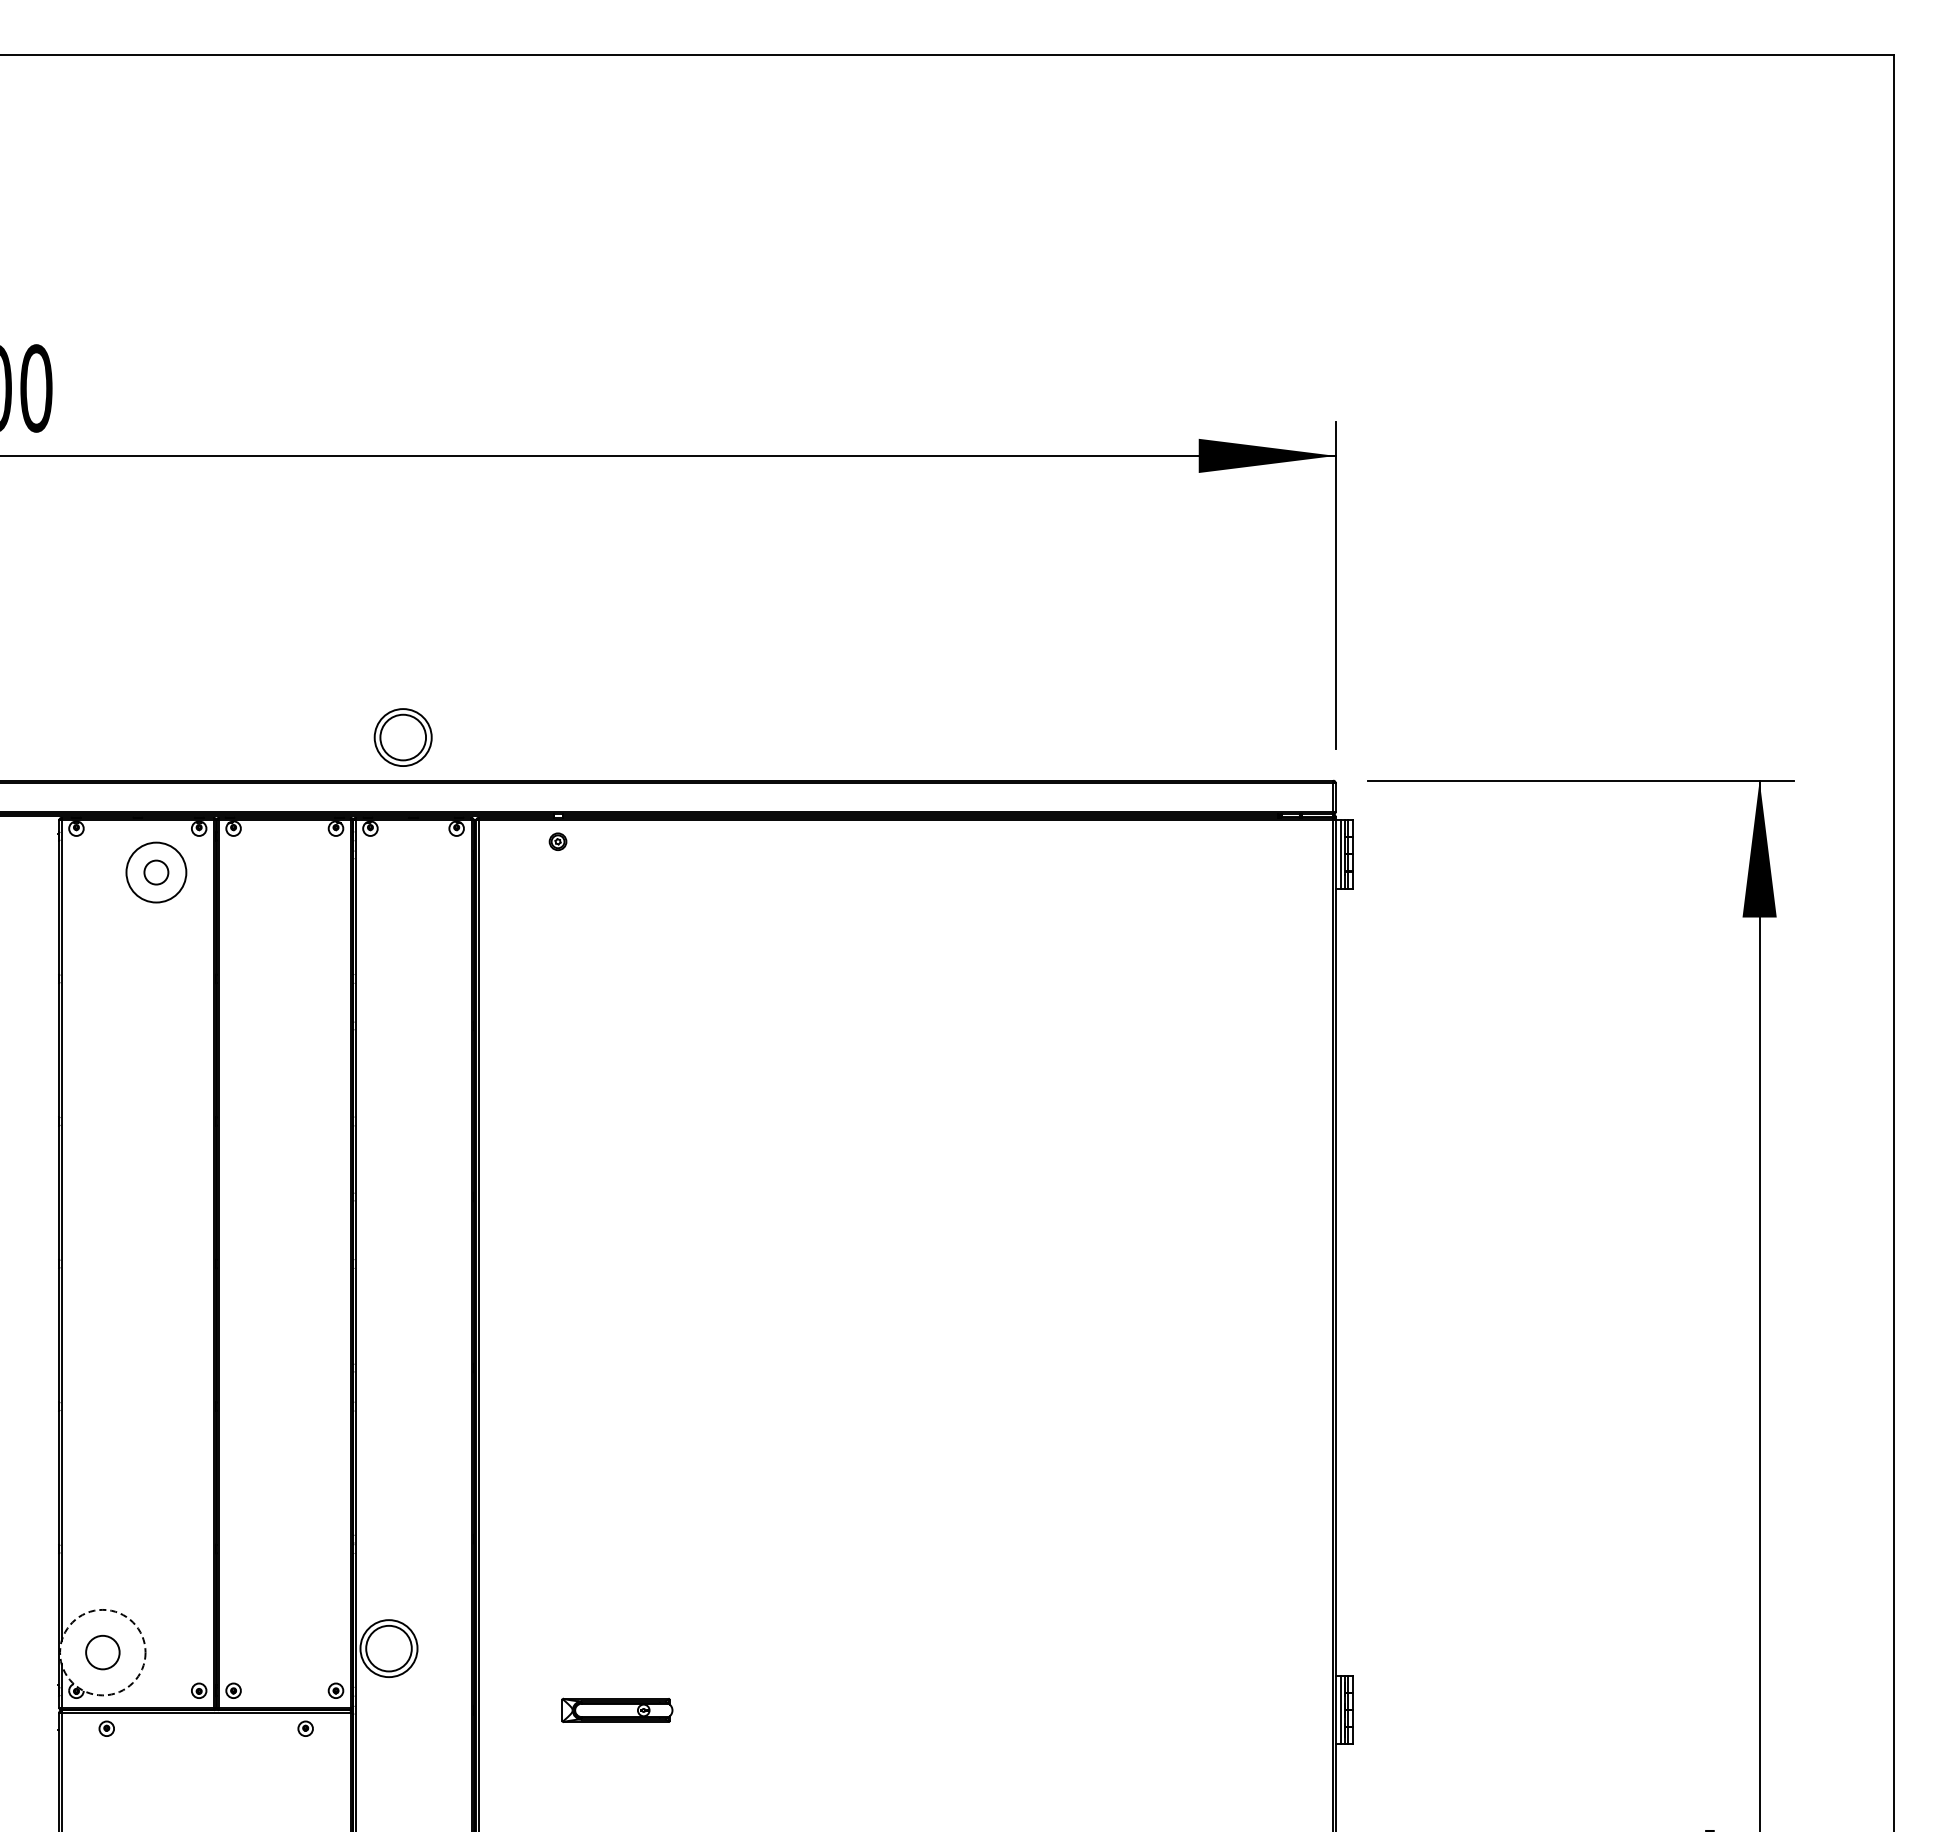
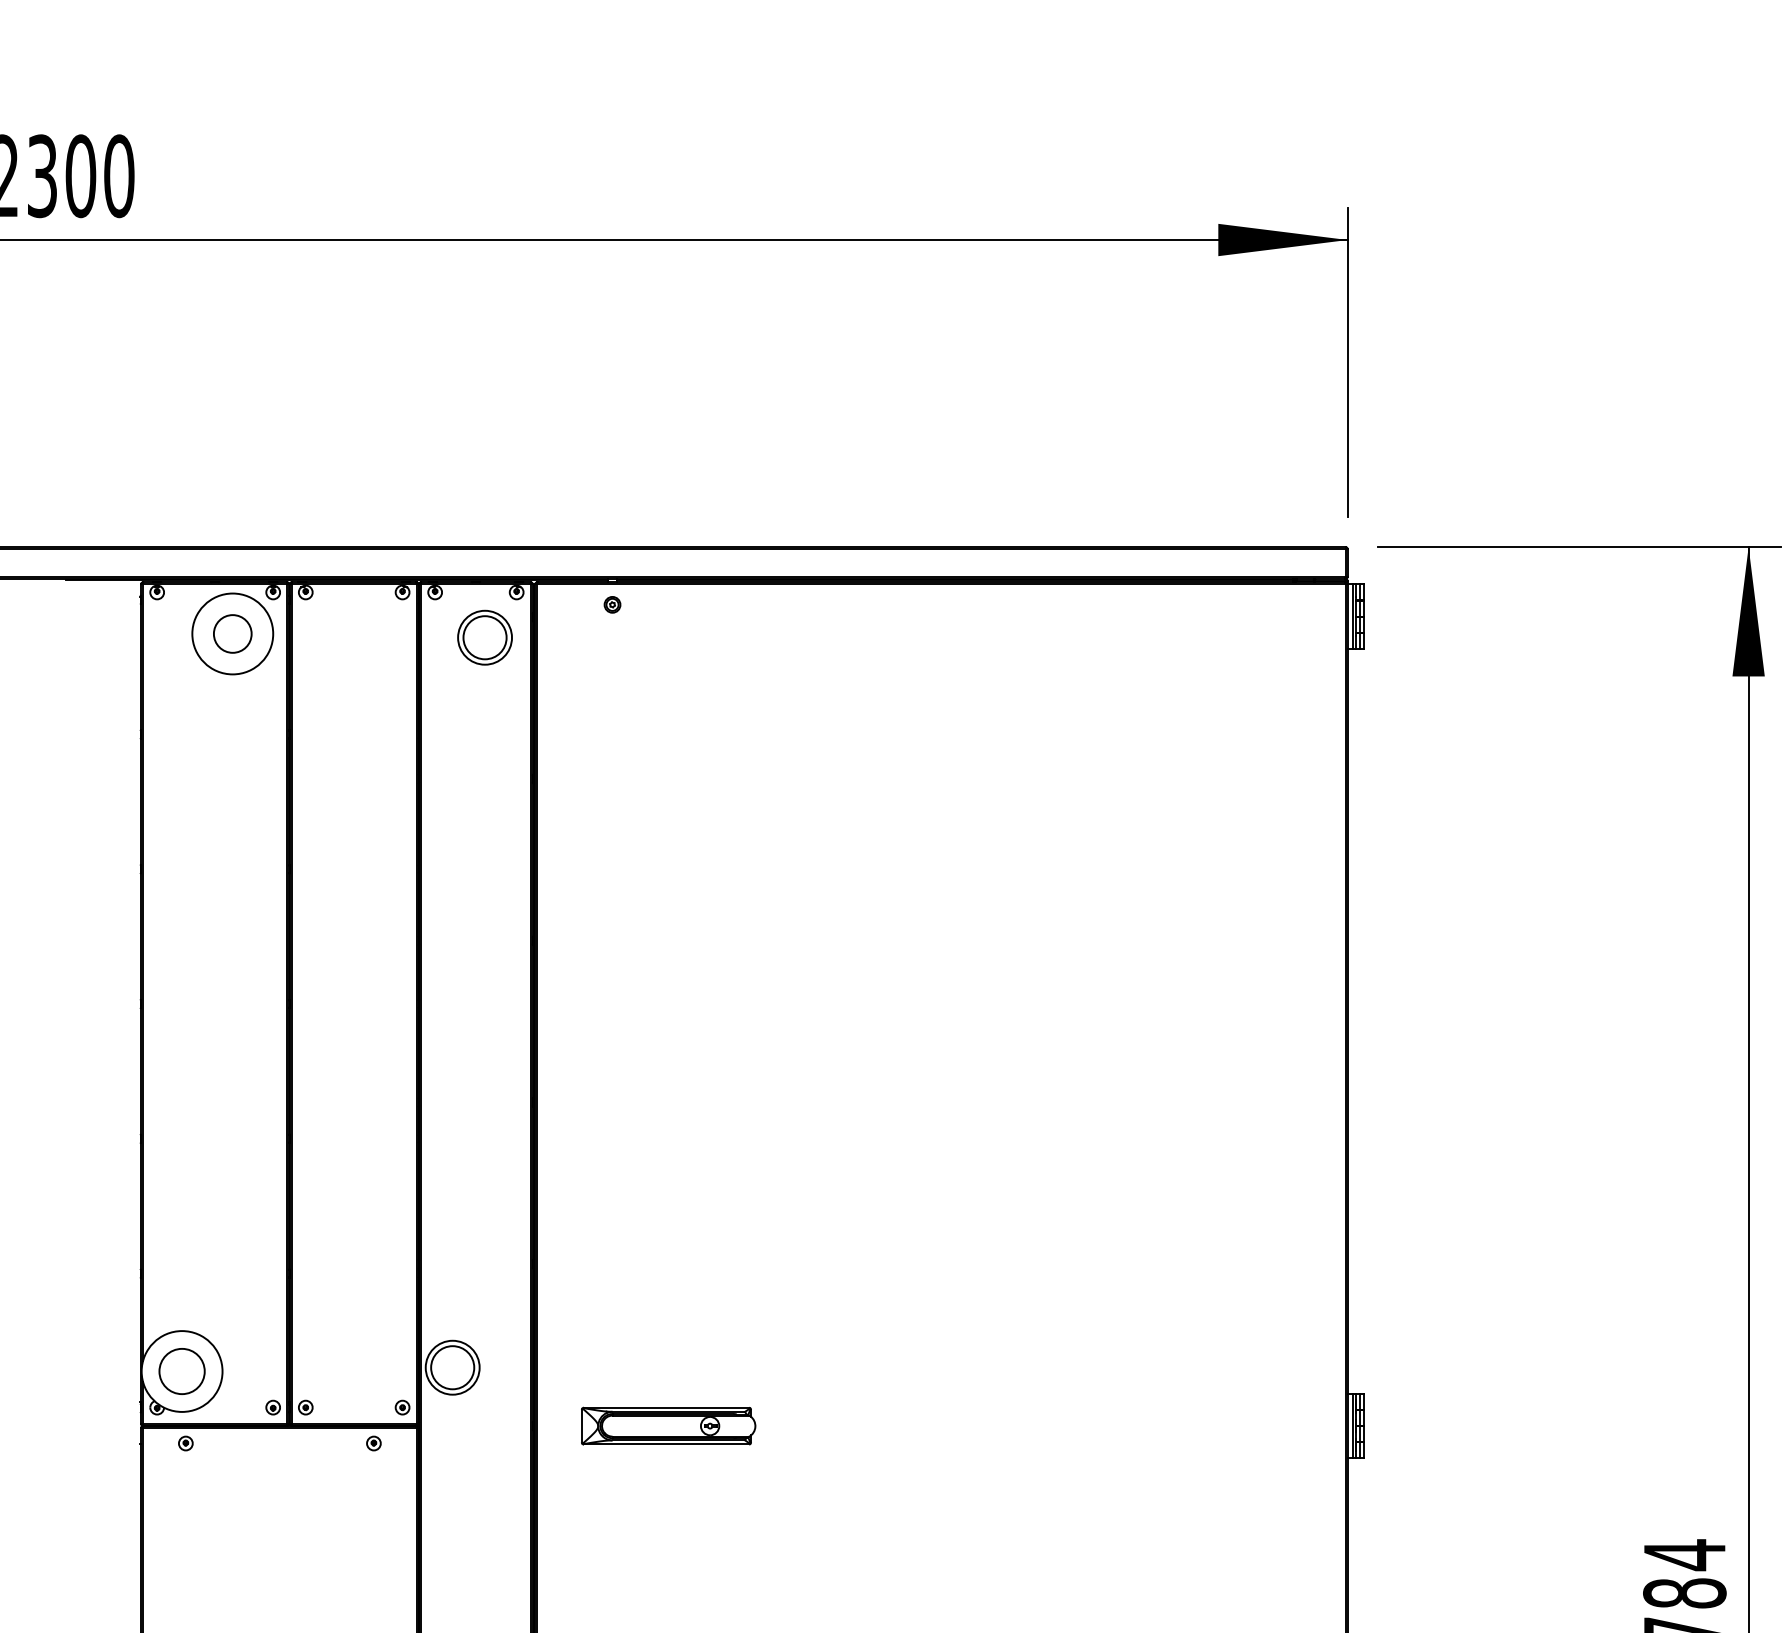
part: (402, 737) -> (484, 637), moved
circle: (156, 872) -> (232, 633), size x1.43
circle: (156, 872) -> (232, 633), size x1.67
circle: (102, 1652) -> (181, 1371), dashed -> solid
circle: (102, 1652) -> (181, 1371), size x1.43
part: (617, 1710) -> (668, 1426), size x1.67

